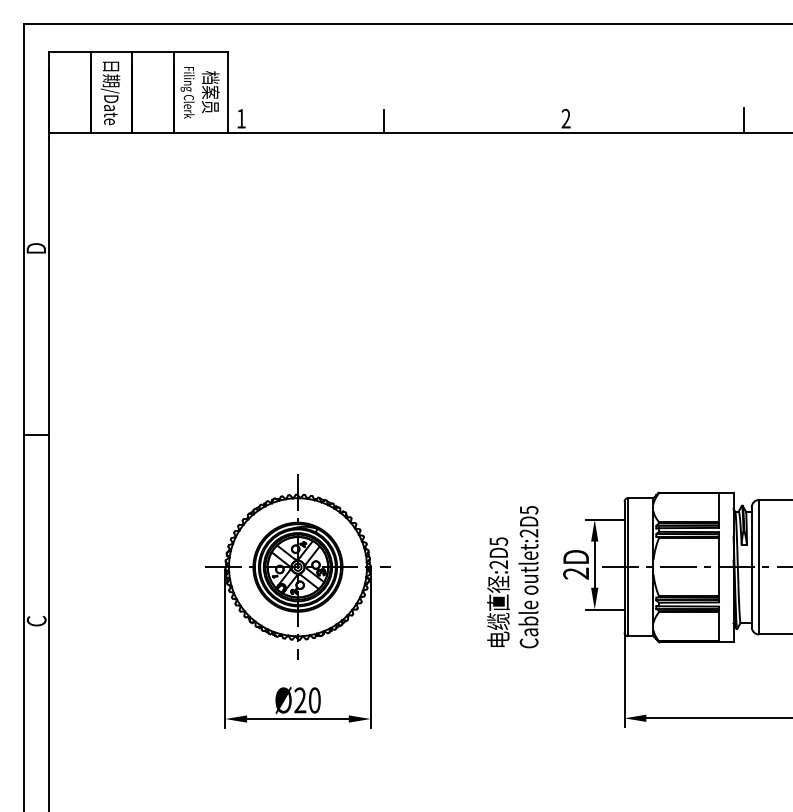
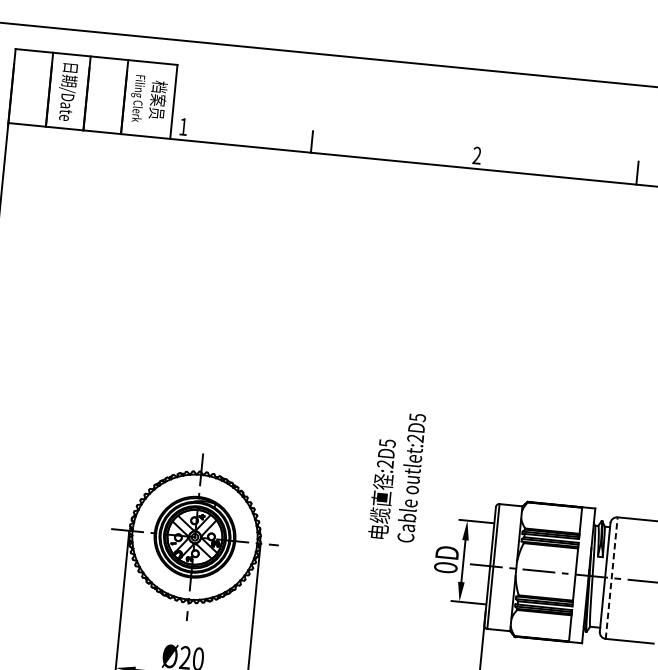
line: (759, 566) -> (612, 577), solid -> dashed
text: (576, 573) -> (446, 567), 2D -> 0D
text: (512, 577) -> (396, 476), moved

